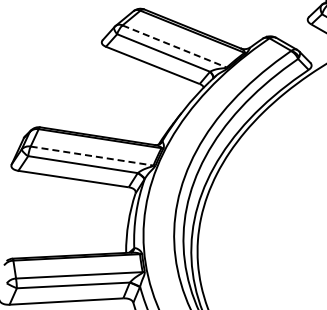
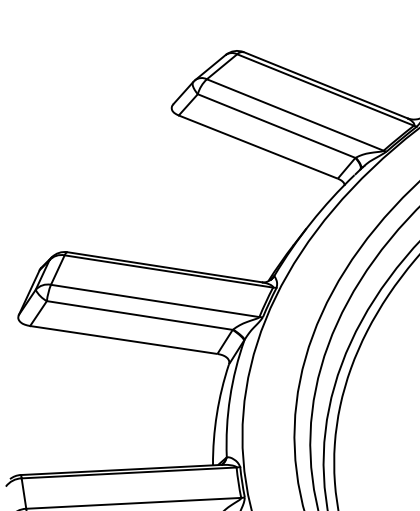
line: (175, 46) -> (296, 115), dashed -> solid
line: (92, 156) -> (155, 301), dashed -> solid

